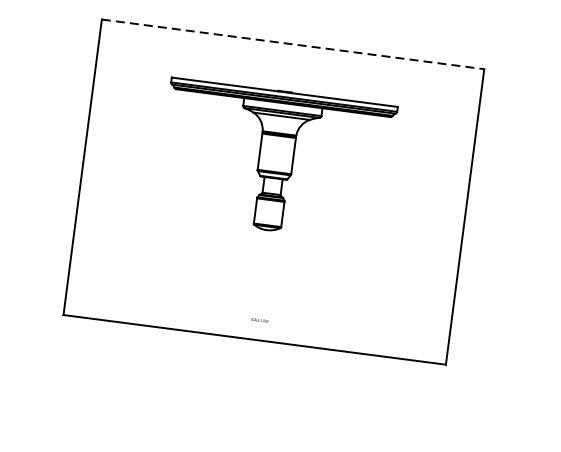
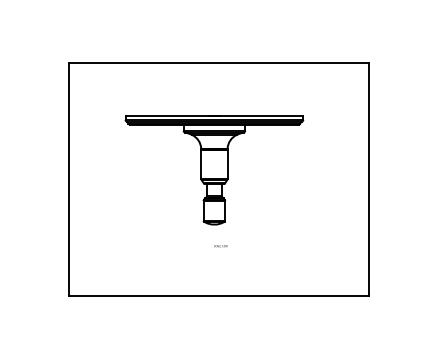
line: (293, 44) -> (219, 63), dashed -> solid
part: (275, 161) -> (214, 170), moved
text: (259, 320) -> (220, 246), moved

